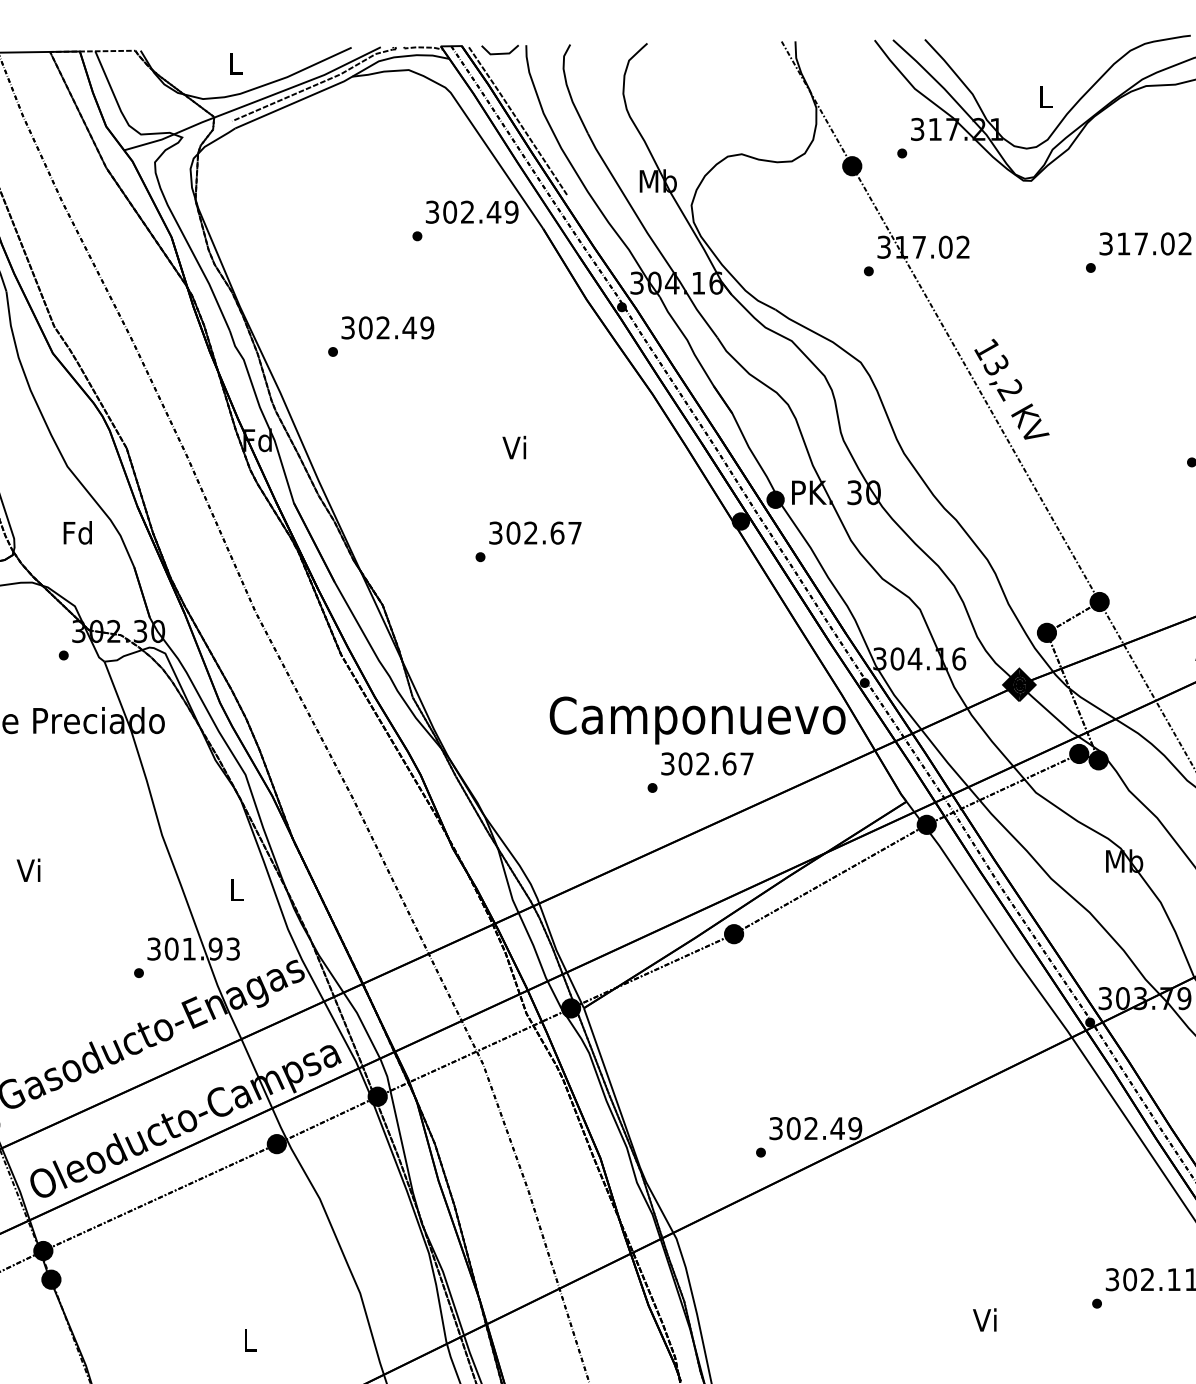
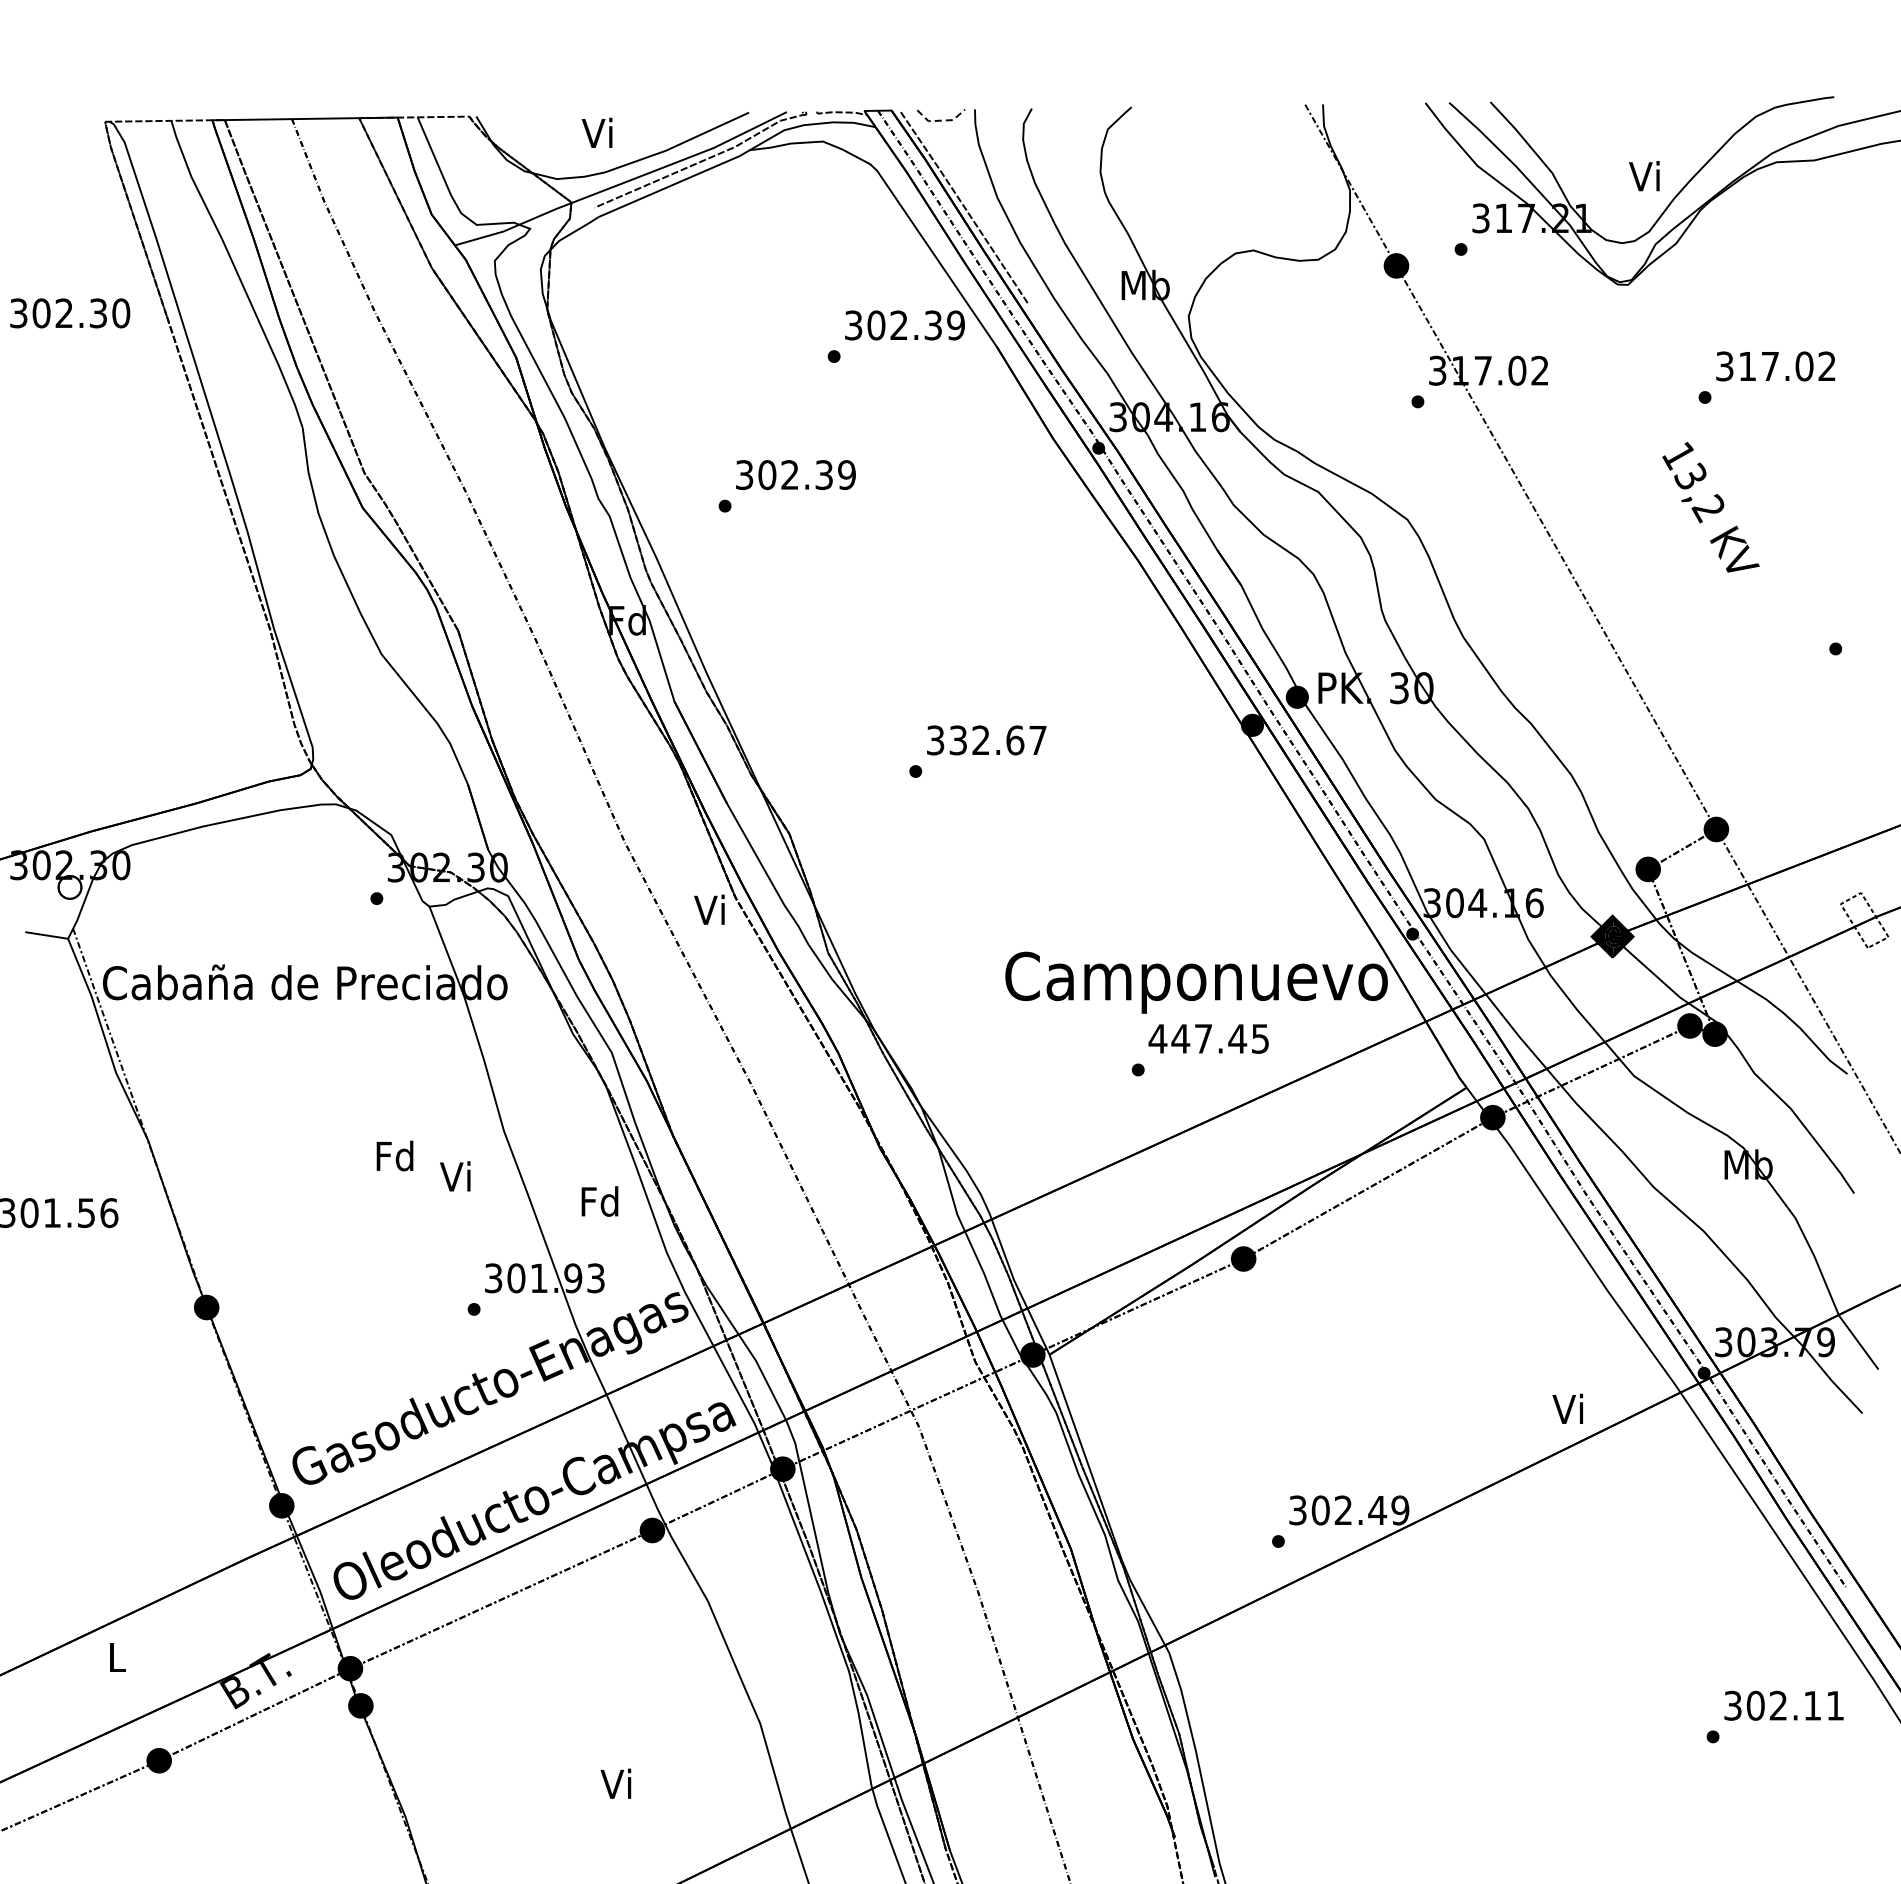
line: (500, 53) -> (941, 120), solid -> dashed
text: (233, 63) -> (596, 132), L -> Vi
text: (1044, 97) -> (1644, 176), L -> Vi
text: (493, 212) -> (932, 325), 302.49 -> 302.39
text: (409, 328) -> (823, 475), 302.49 -> 302.39
text: (1011, 389) -> (1710, 507), moved
text: (514, 447) -> (709, 909), moved
text: (77, 532) -> (394, 1155), moved
text: (513, 533) -> (958, 740), 302.67 -> 332.67
text: (706, 763) -> (1208, 1038), 302.67 -> 447.45
text: (28, 870) -> (455, 1176), moved
text: (235, 889) -> (599, 1201), L -> Fd
text: (984, 1319) -> (1567, 1408), moved
text: (248, 1339) -> (615, 1783), L -> Vi

